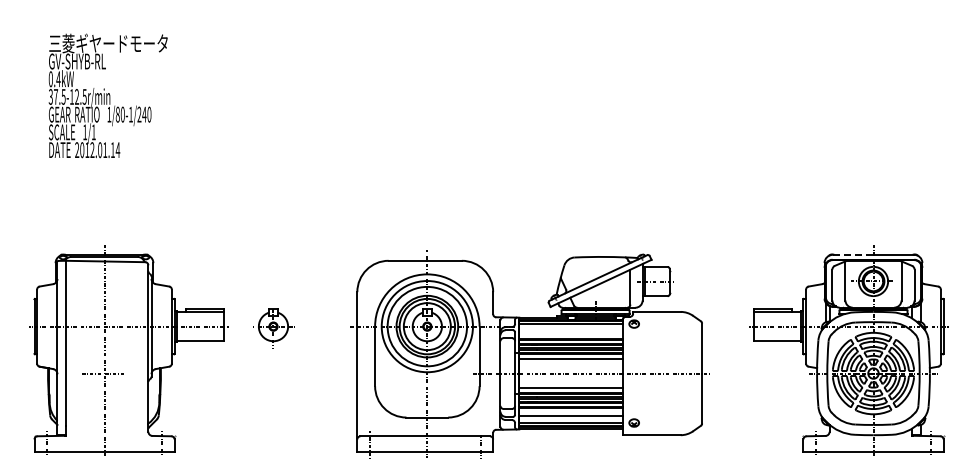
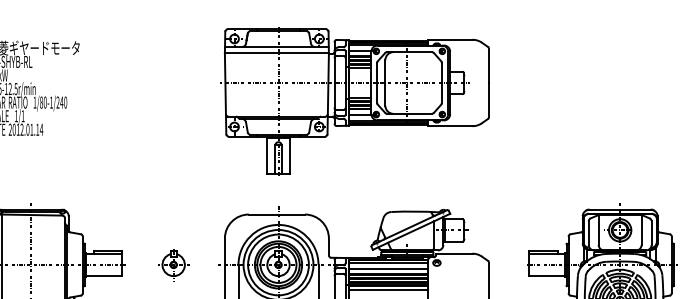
part: (526, 112) -> (354, 100), added
line: (853, 254) -> (604, 209), dashed -> solid
part: (273, 328) -> (173, 266), moved
line: (570, 331) -> (388, 268), added

